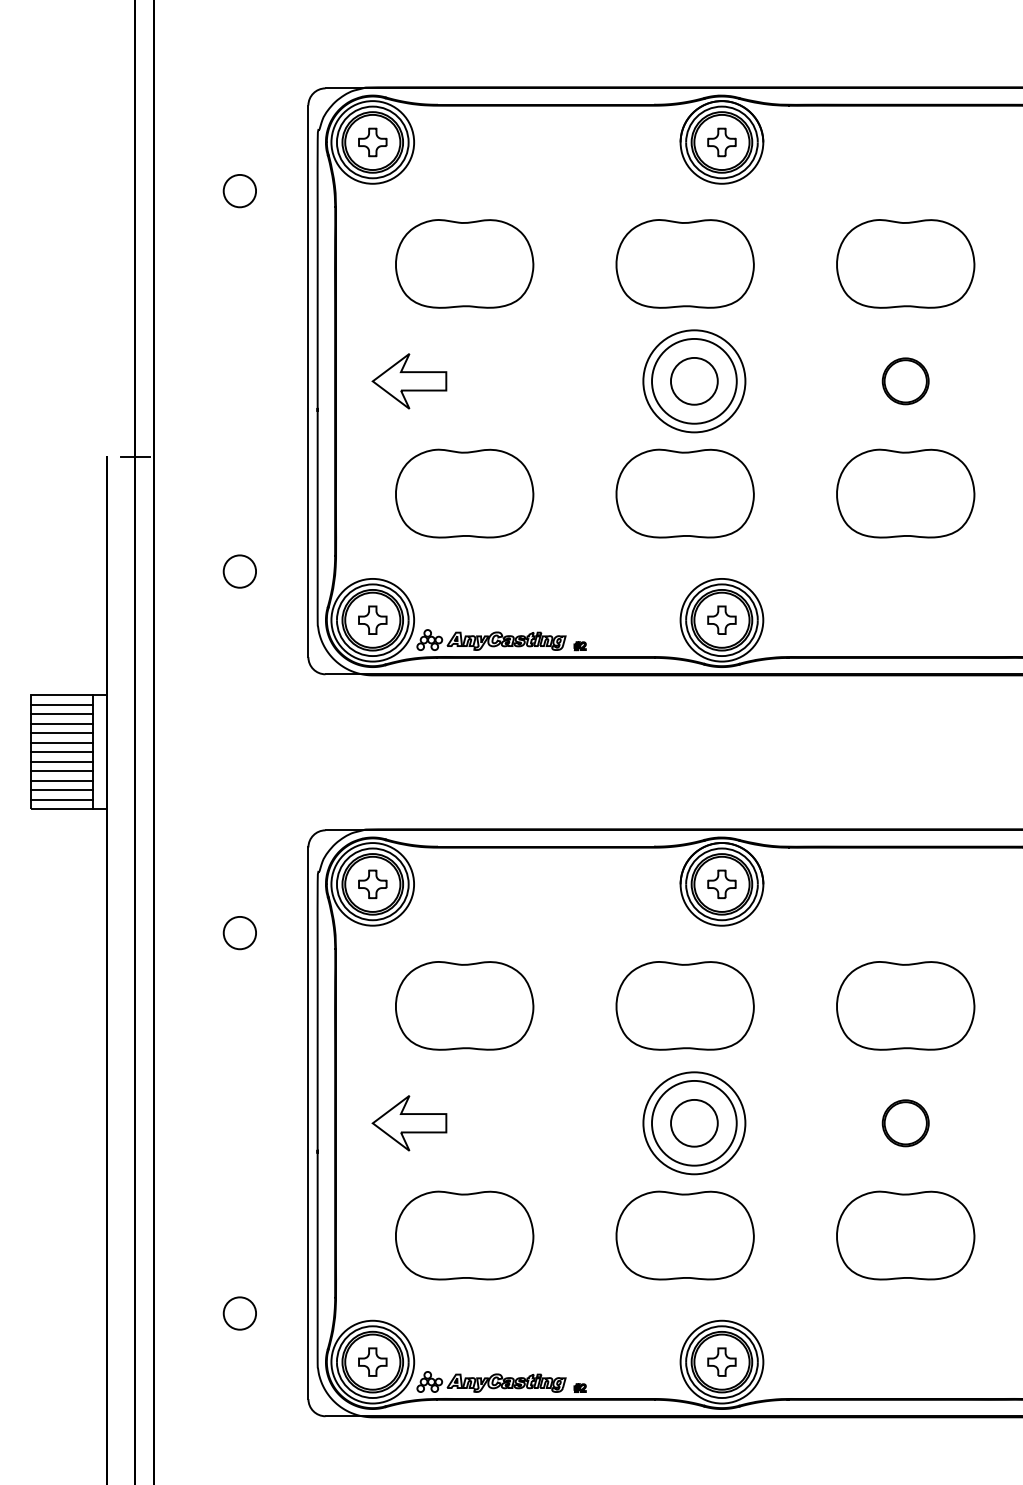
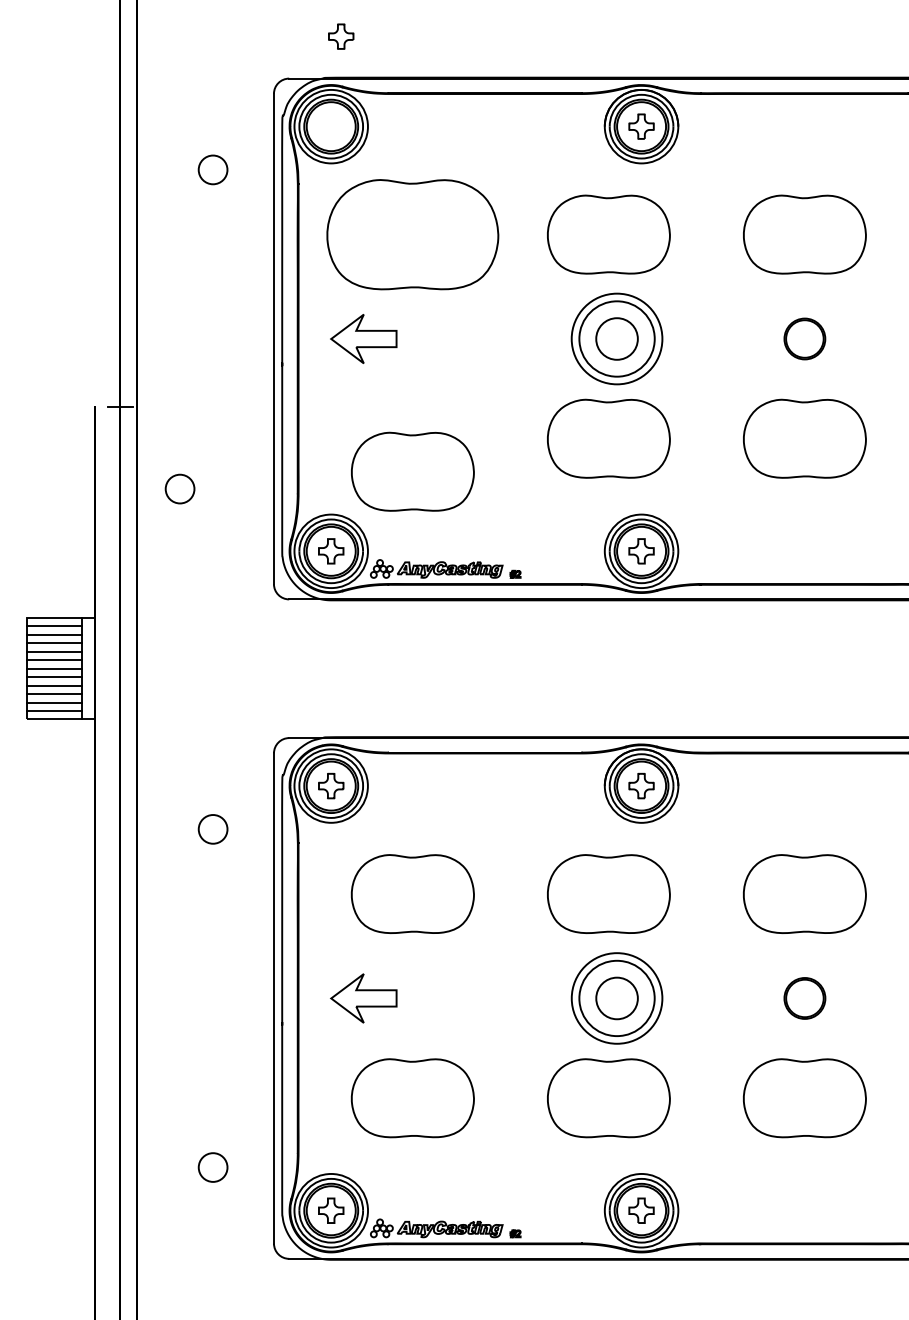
part: (373, 142) -> (341, 36), moved
part: (464, 263) -> (412, 234), size x1.4
part: (464, 493) -> (412, 471), moved
circle: (239, 570) -> (179, 488), moved

